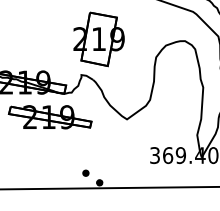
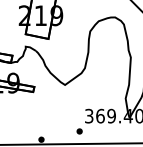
part: (85, 172) -> (79, 130), moved

